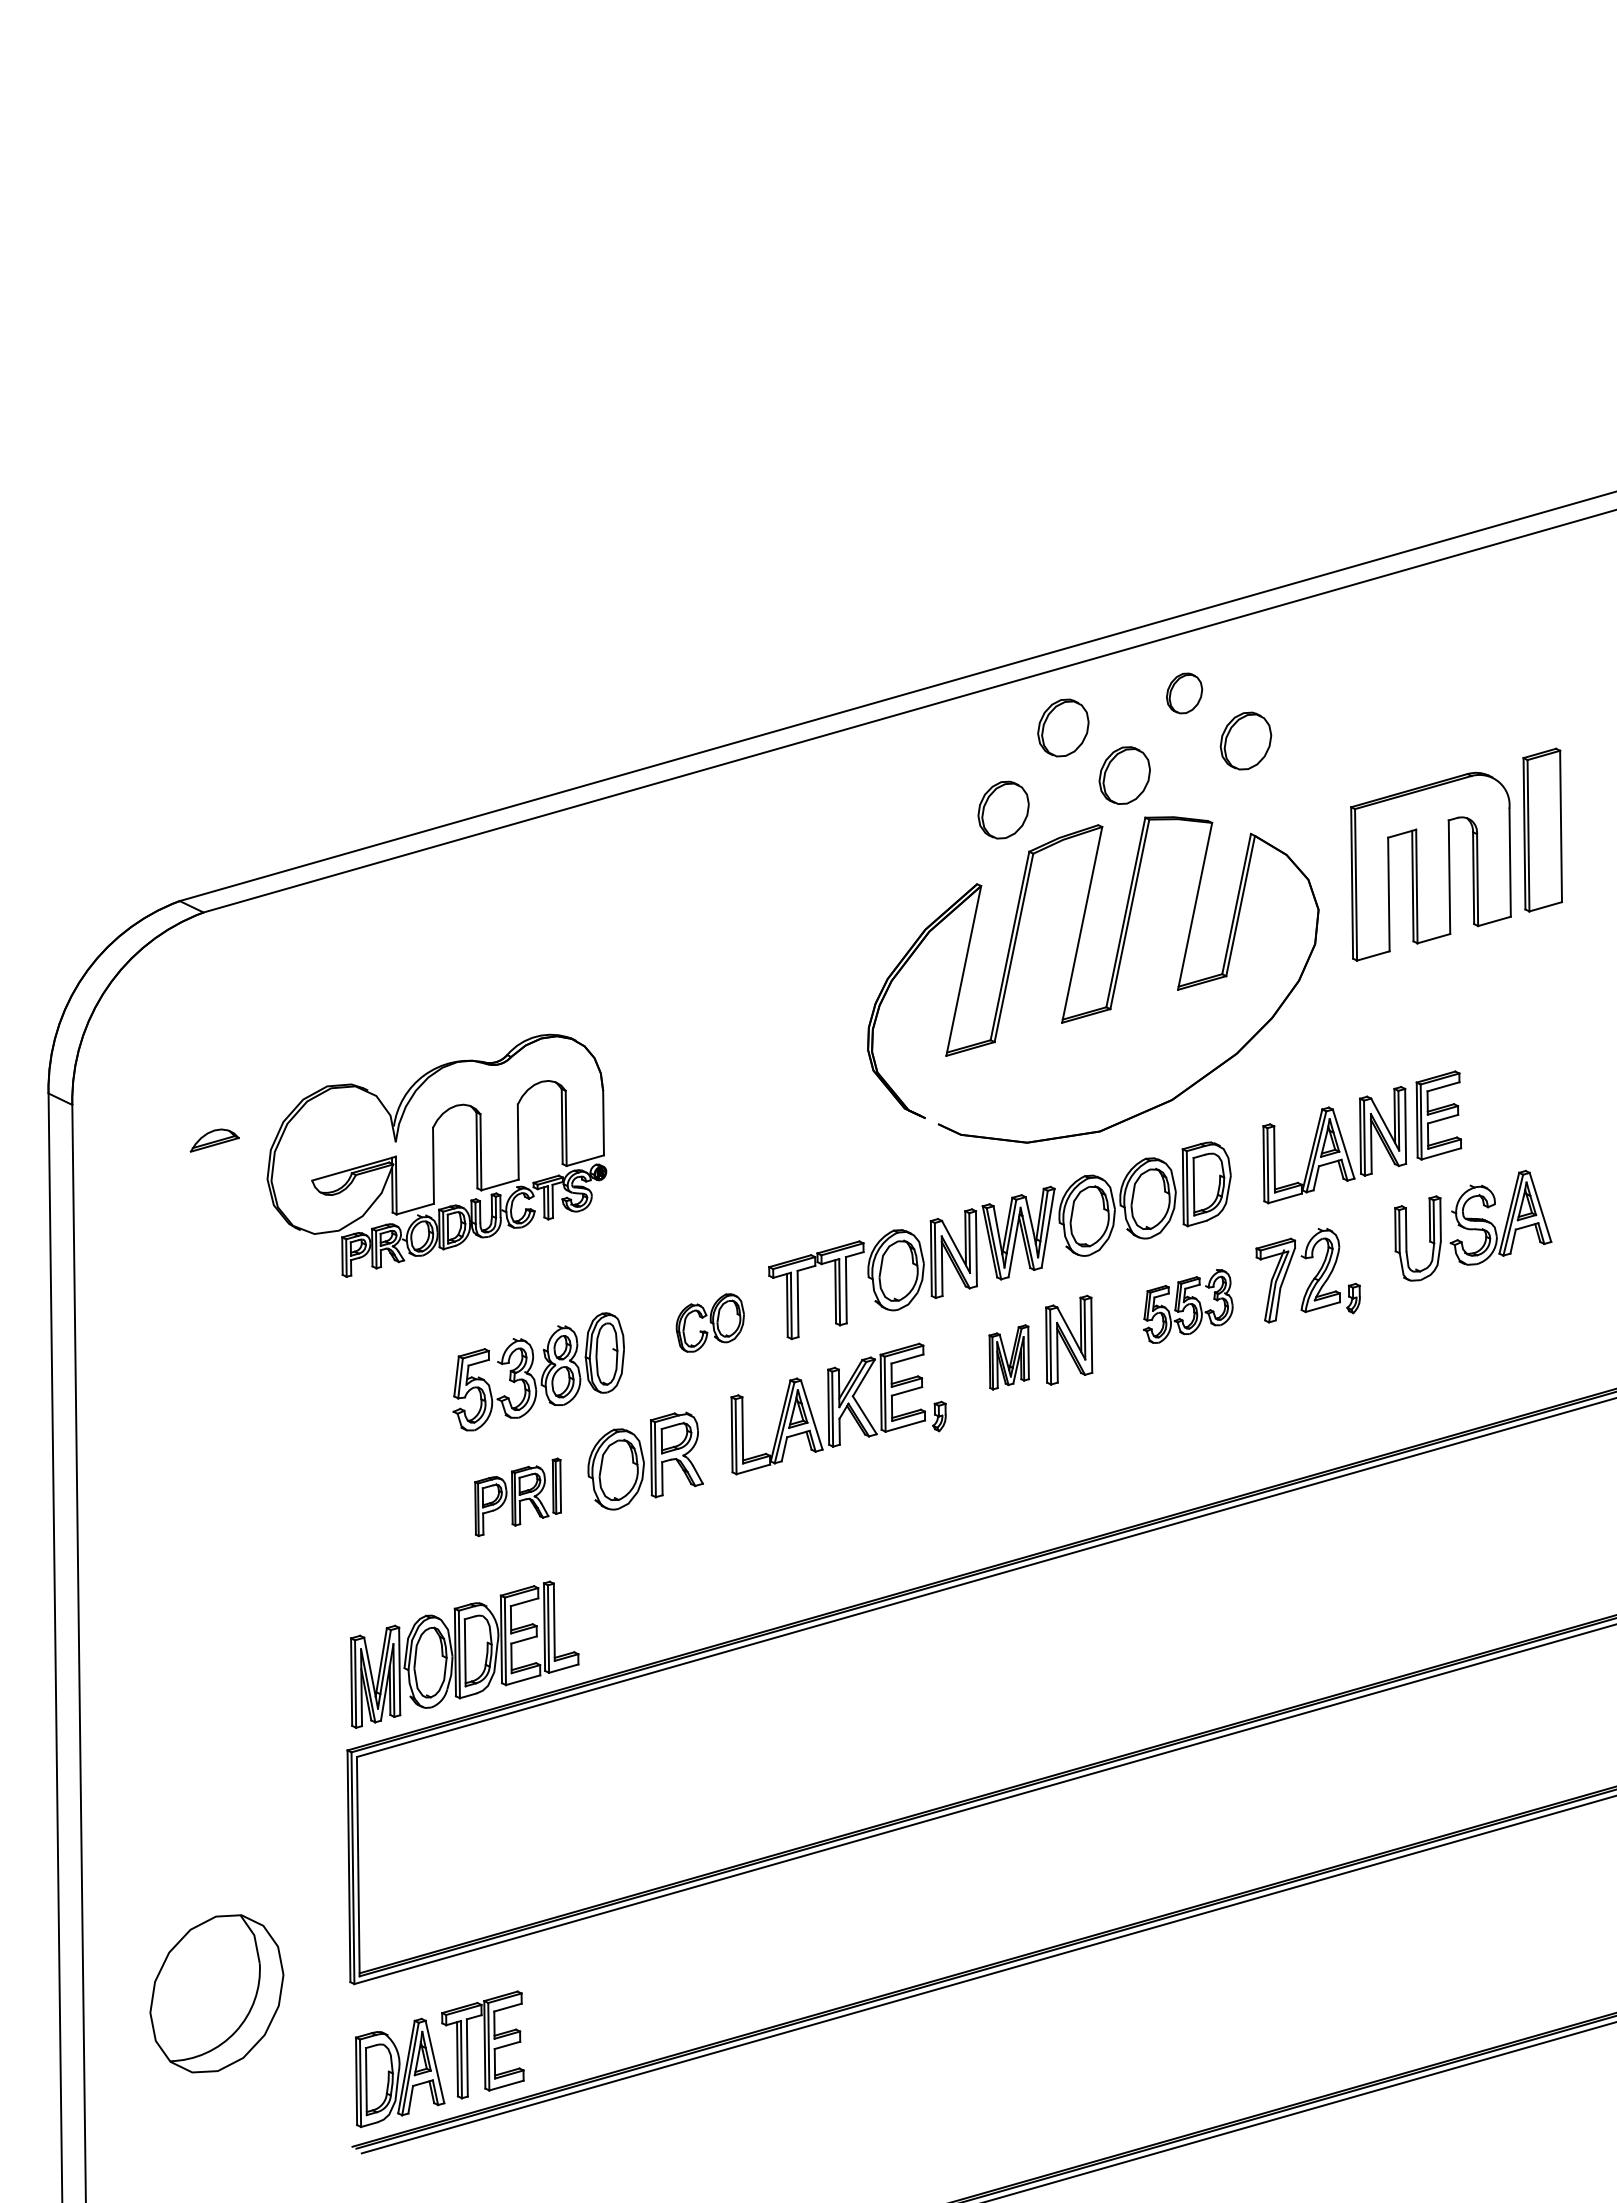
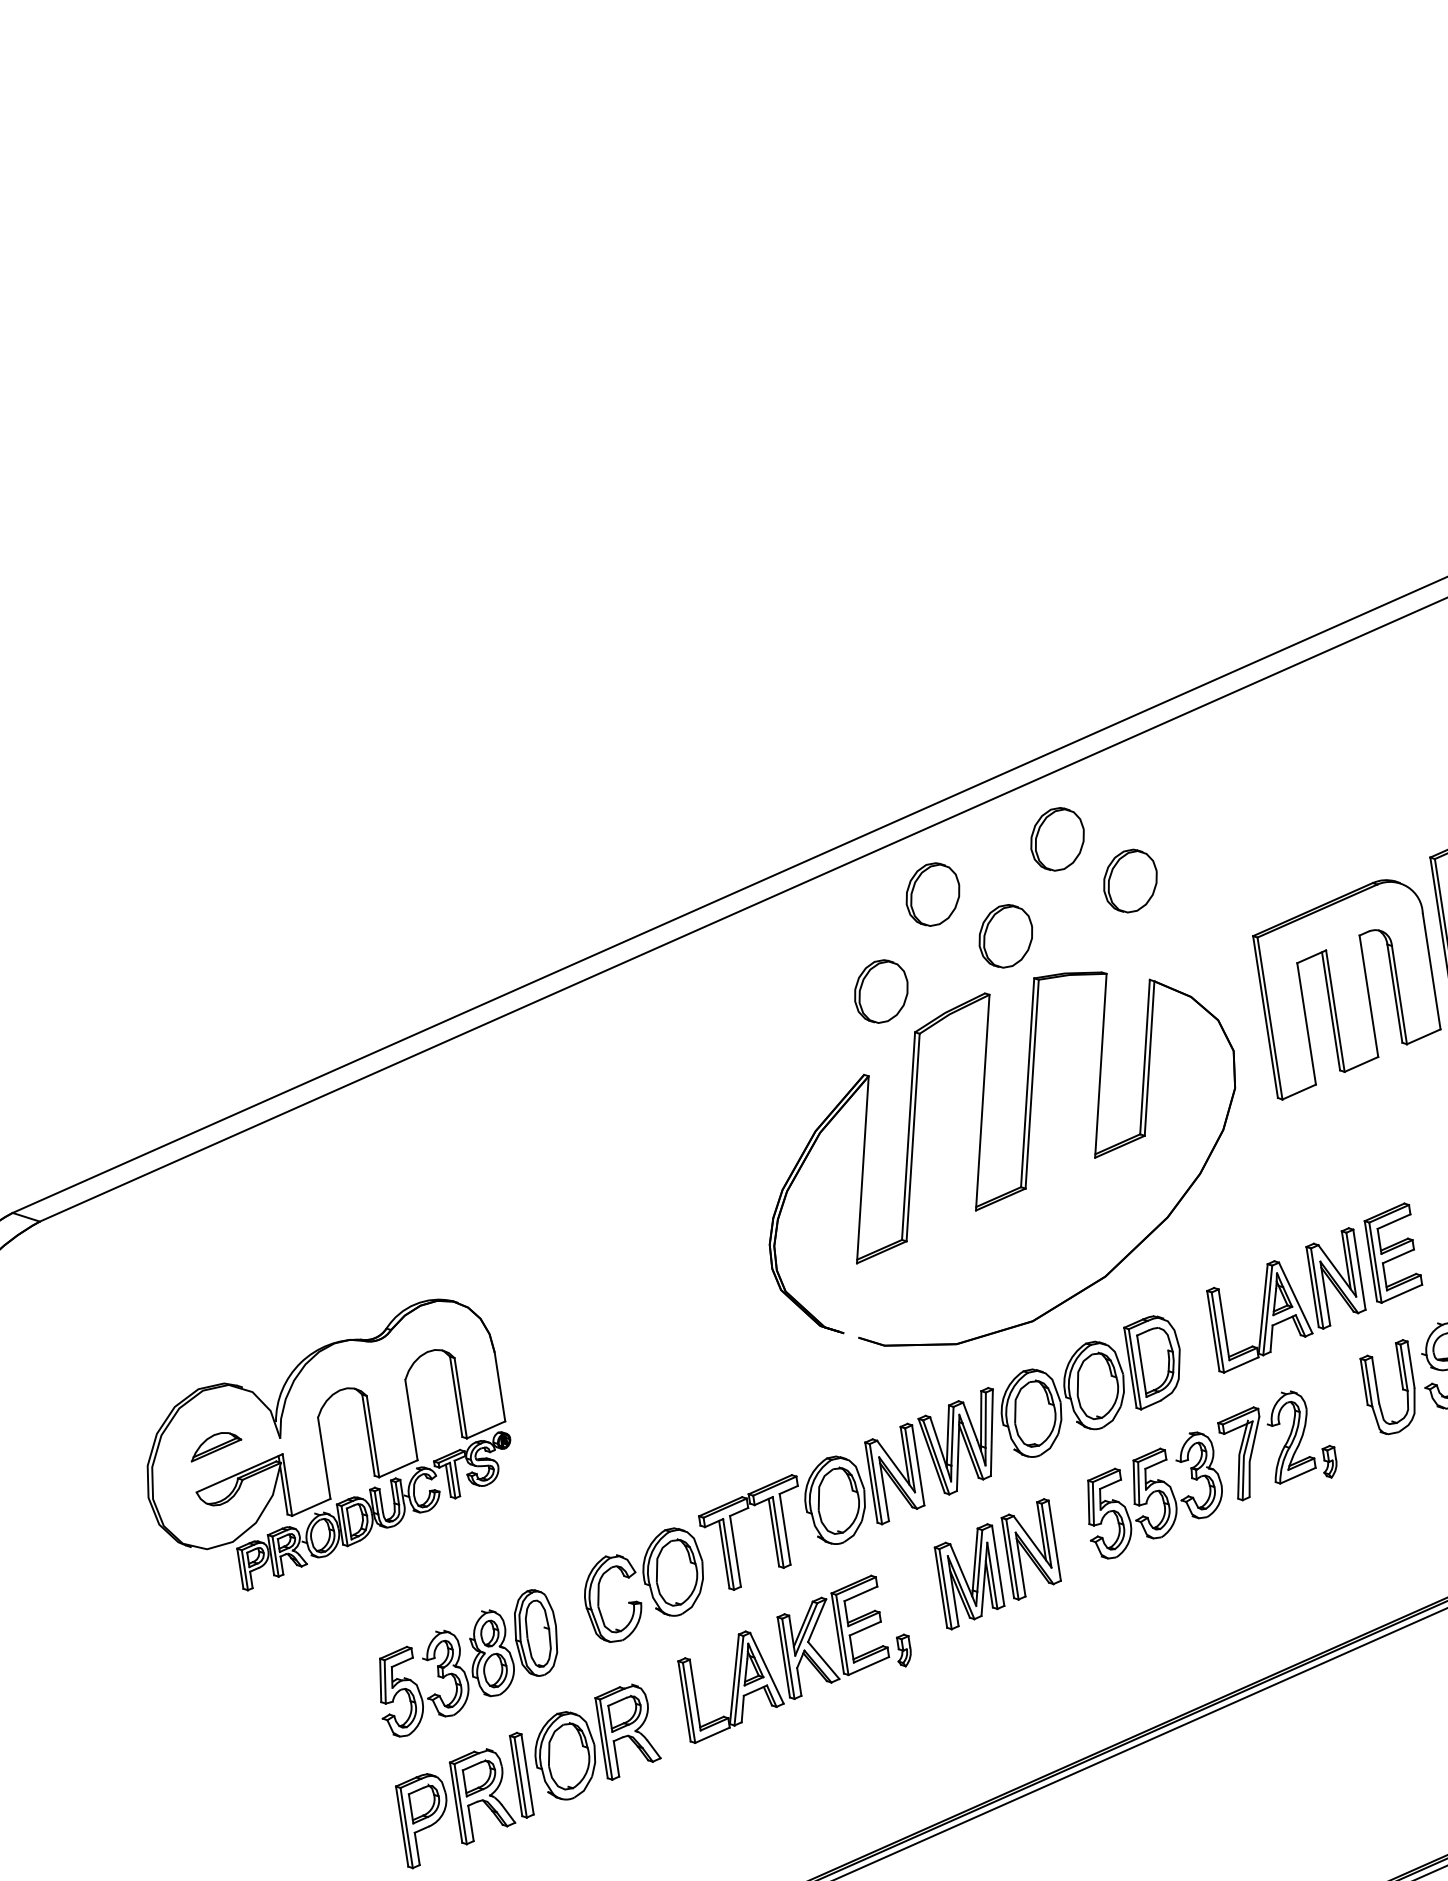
part: (1184, 693) -> (1057, 839), size x1.43
part: (214, 1140) -> (215, 1445), moved
part: (1188, 1306) -> (1154, 1495), size x1.43
part: (710, 1322) -> (644, 1584), size x1.67
part: (1009, 1357) -> (969, 1576), size x1.43
part: (517, 1497) -> (464, 1800), size x1.43

